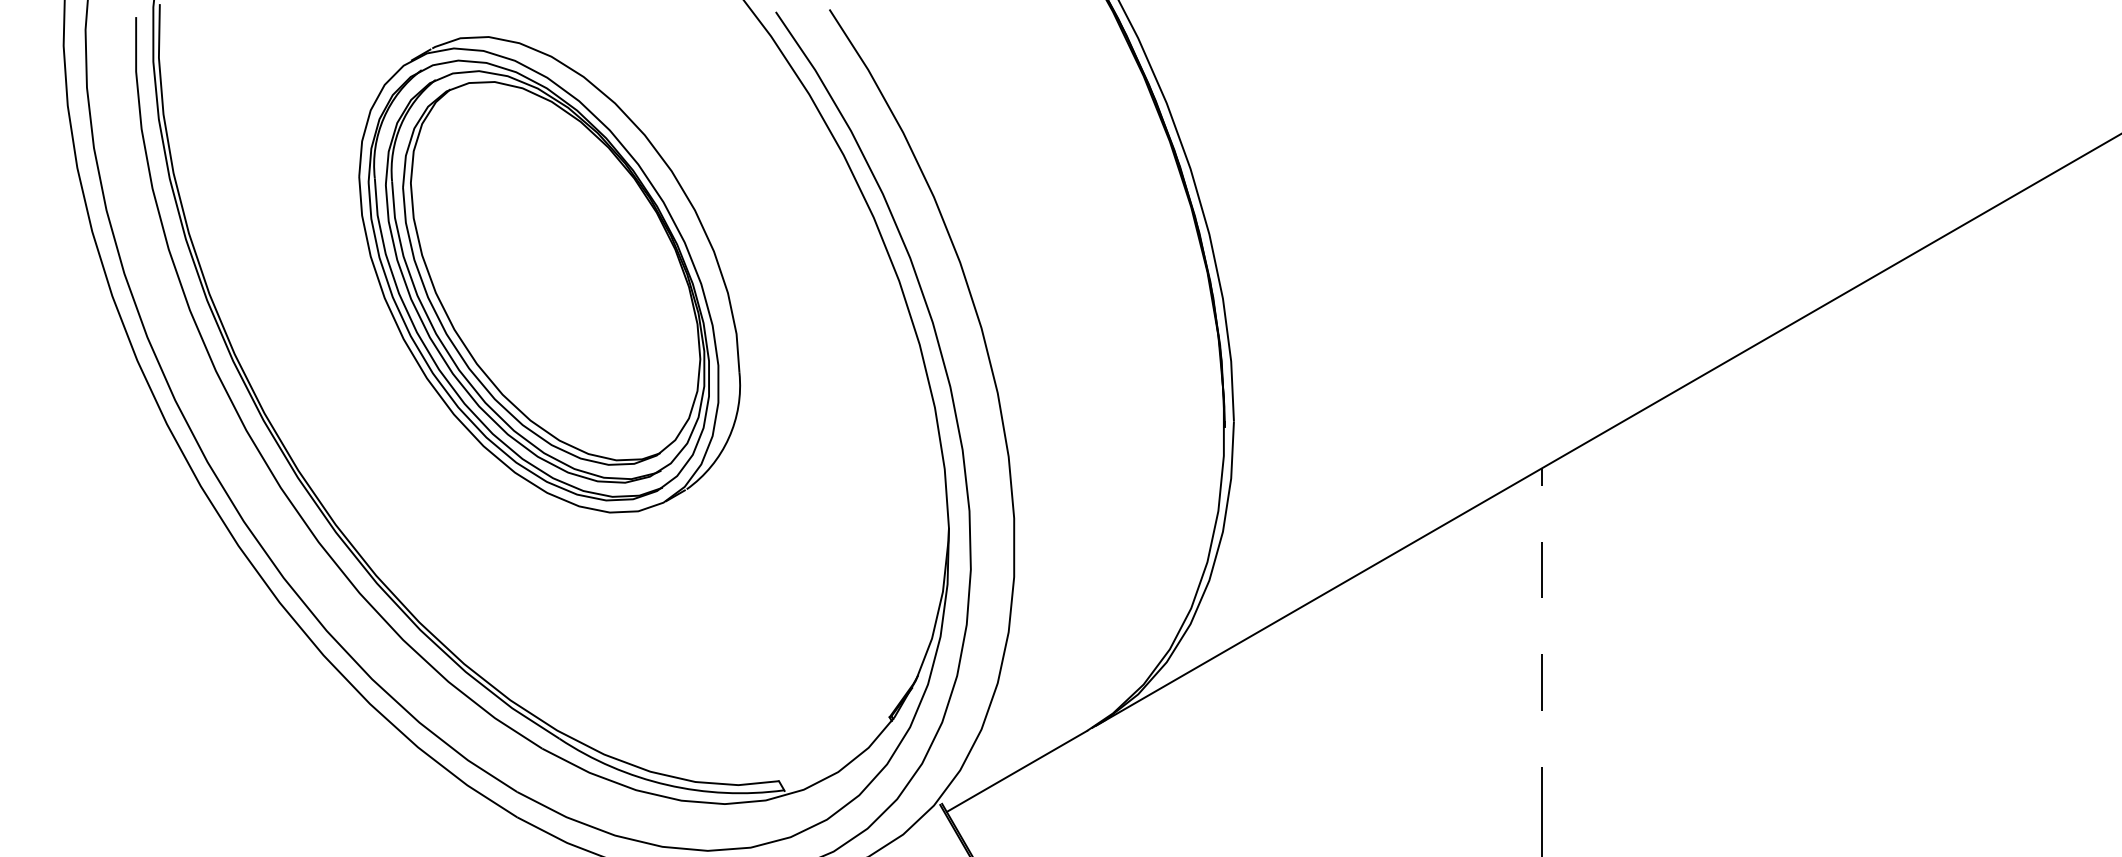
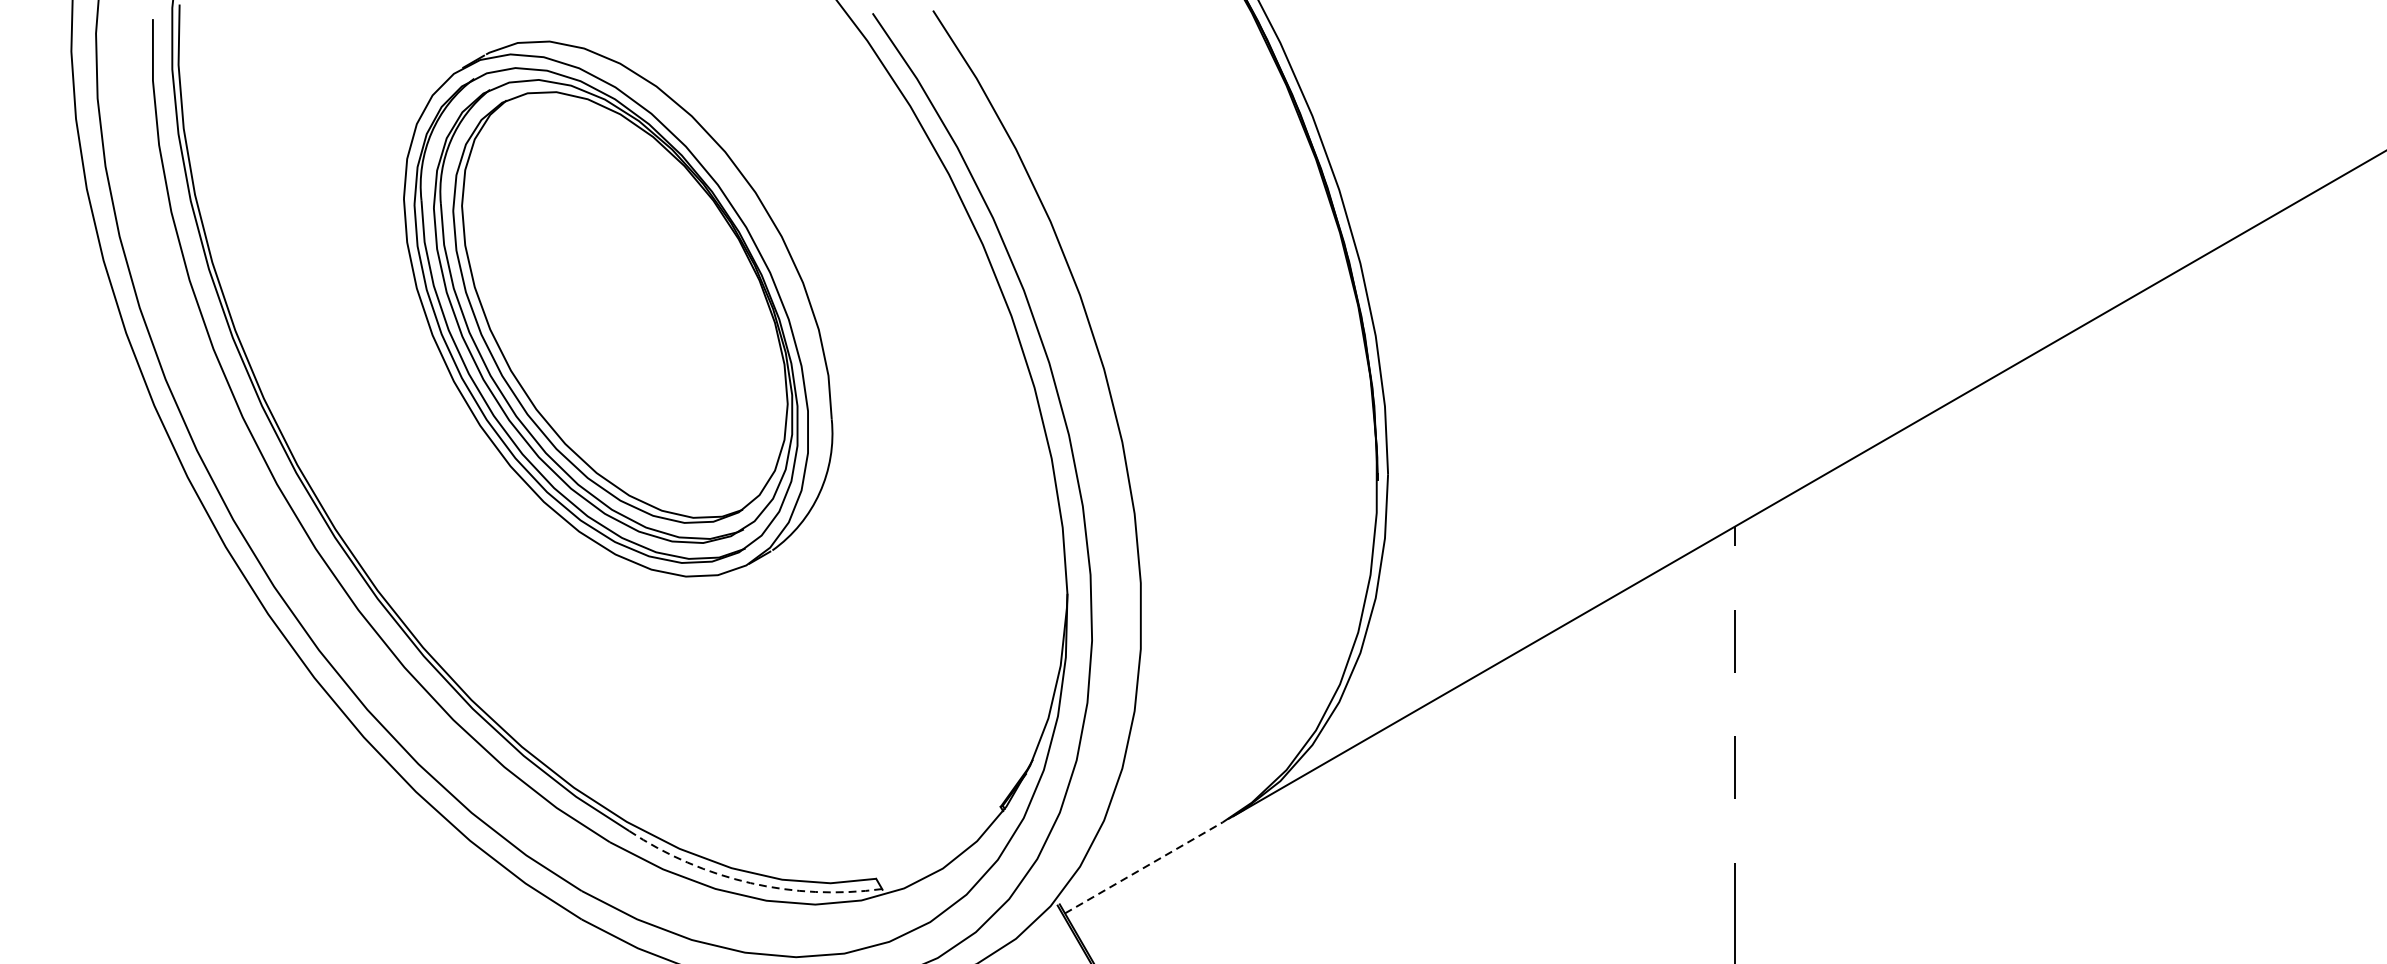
line: (1016, 771) -> (1143, 867), solid -> dashed
arc: (667, 784) -> (750, 882), solid -> dashed

